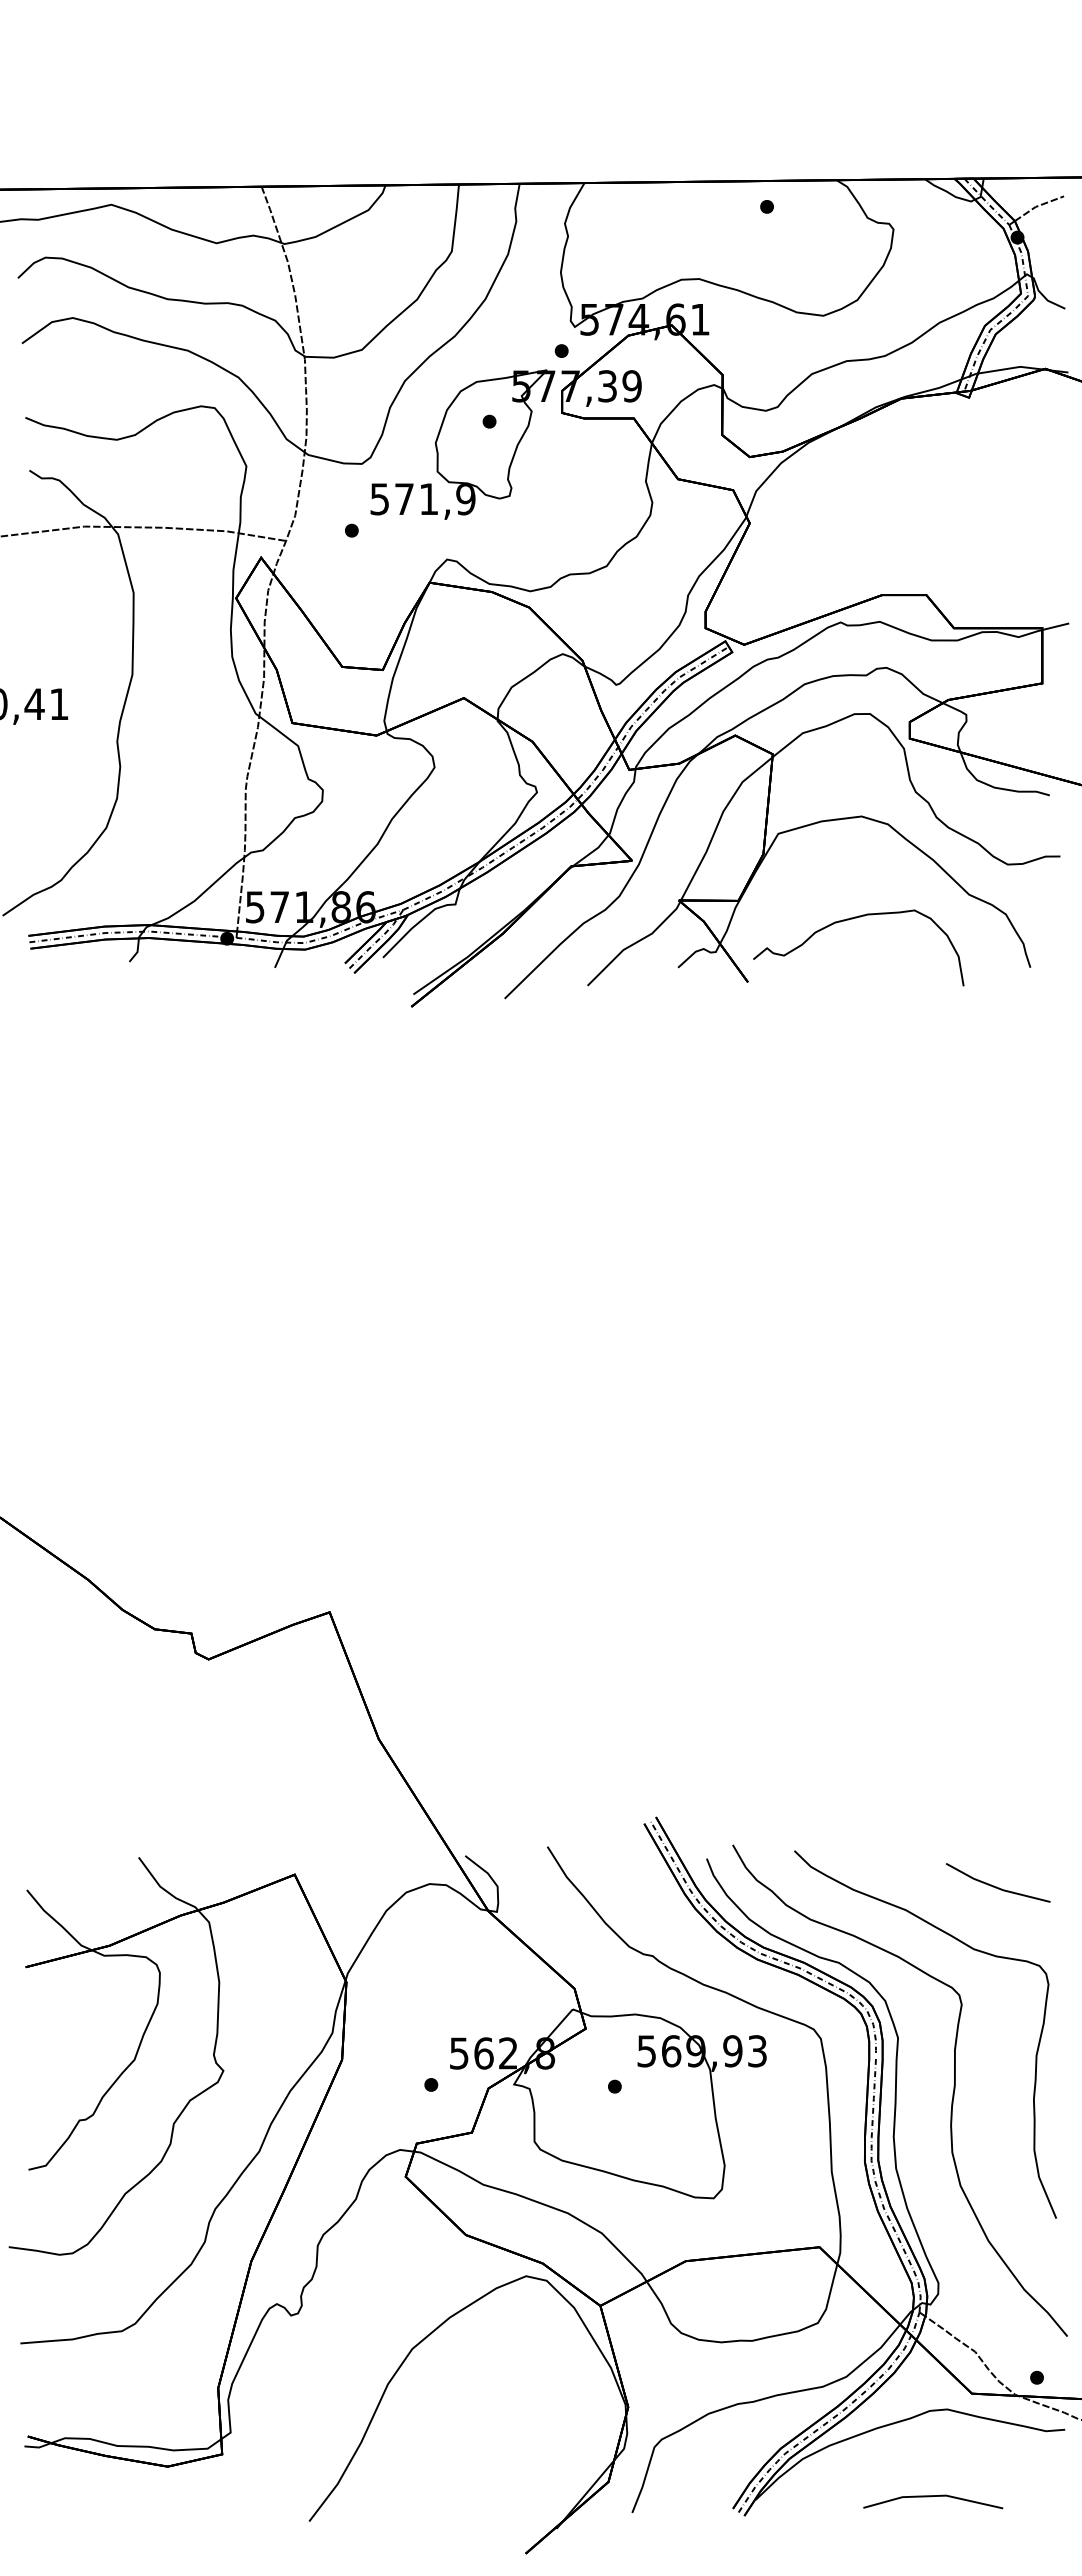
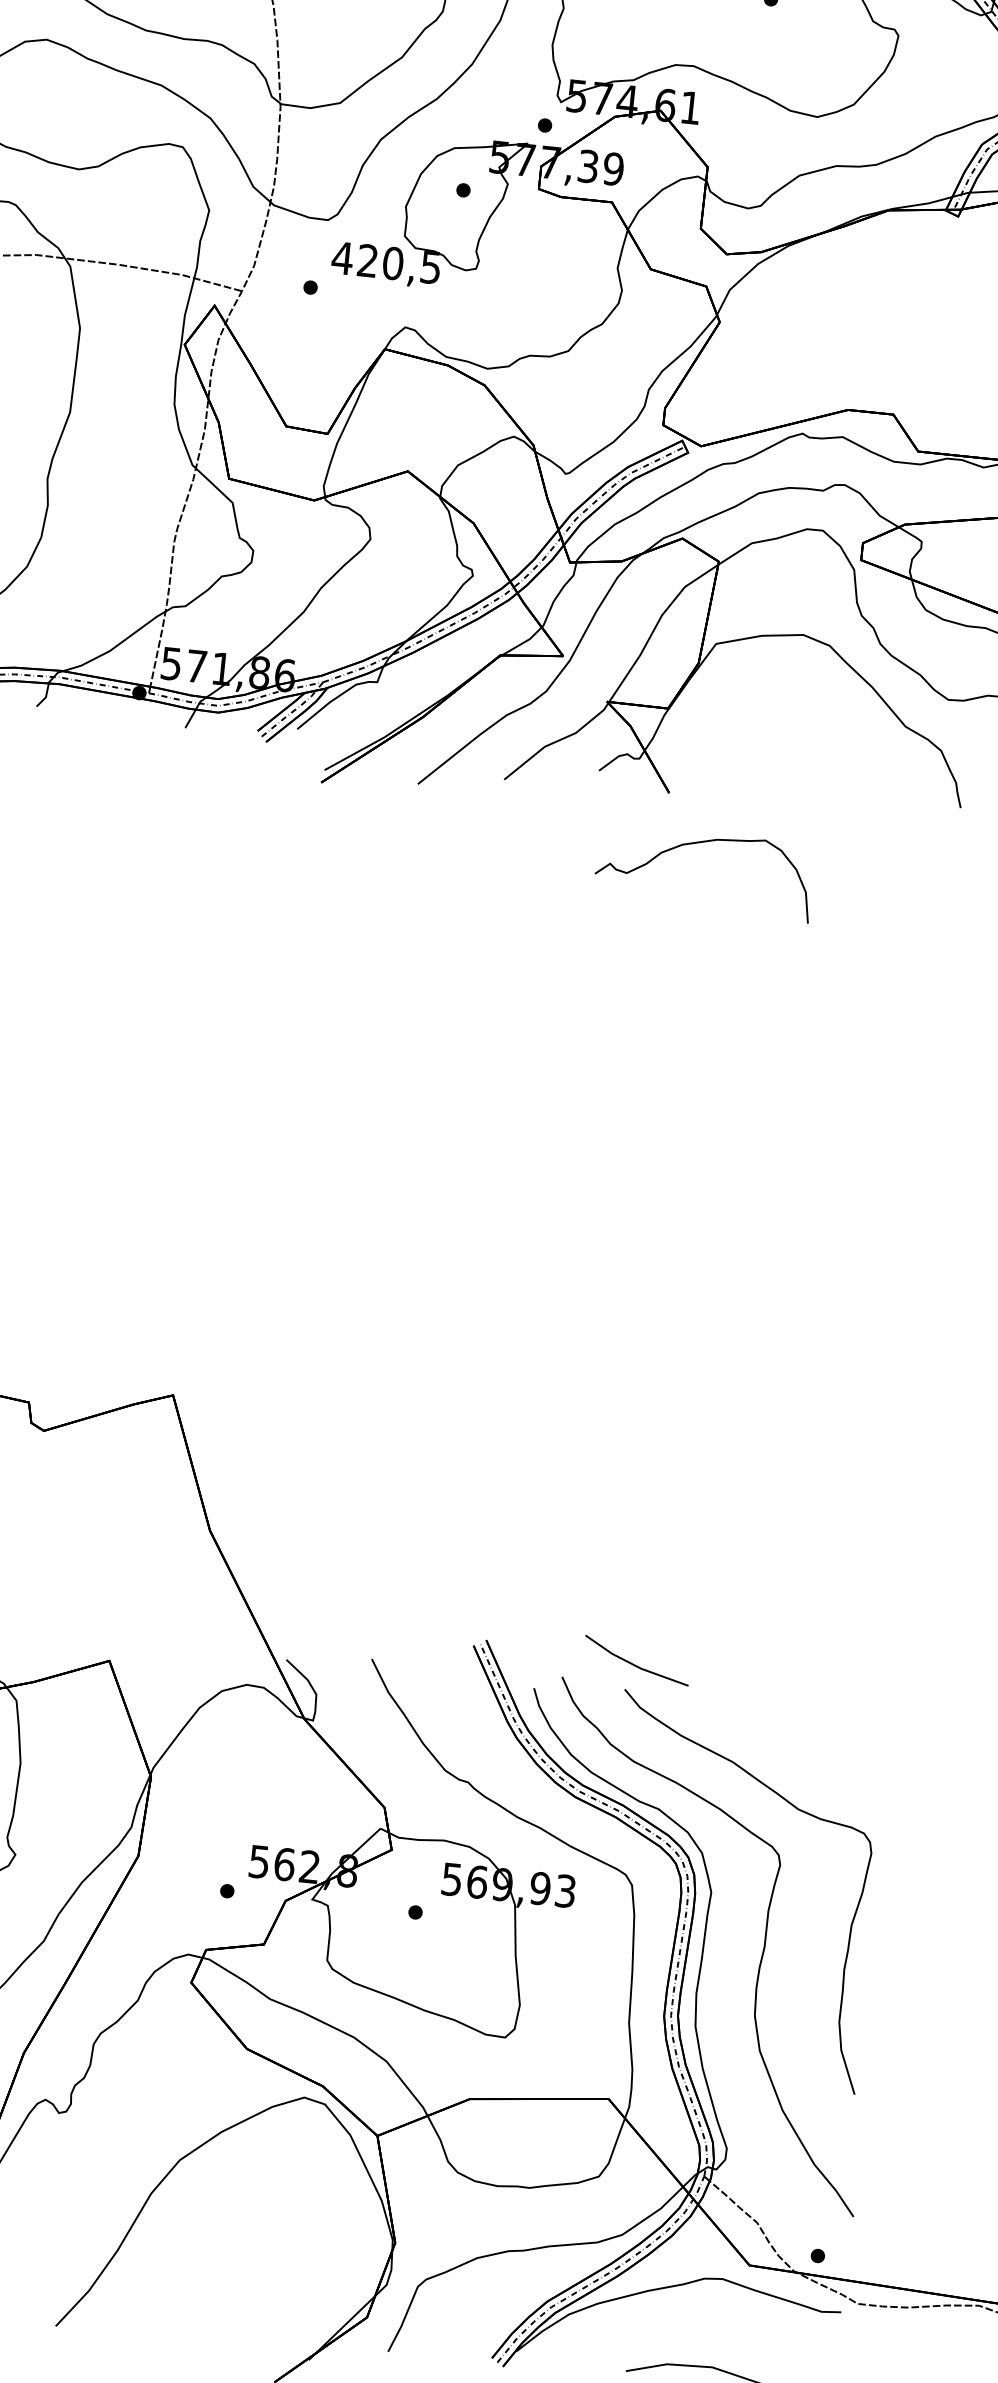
text: (422, 499) -> (386, 263), 571,9 -> 420,5
curve: (852, 919) -> (700, 843), moved
line: (996, 1886) -> (634, 1664), moved

